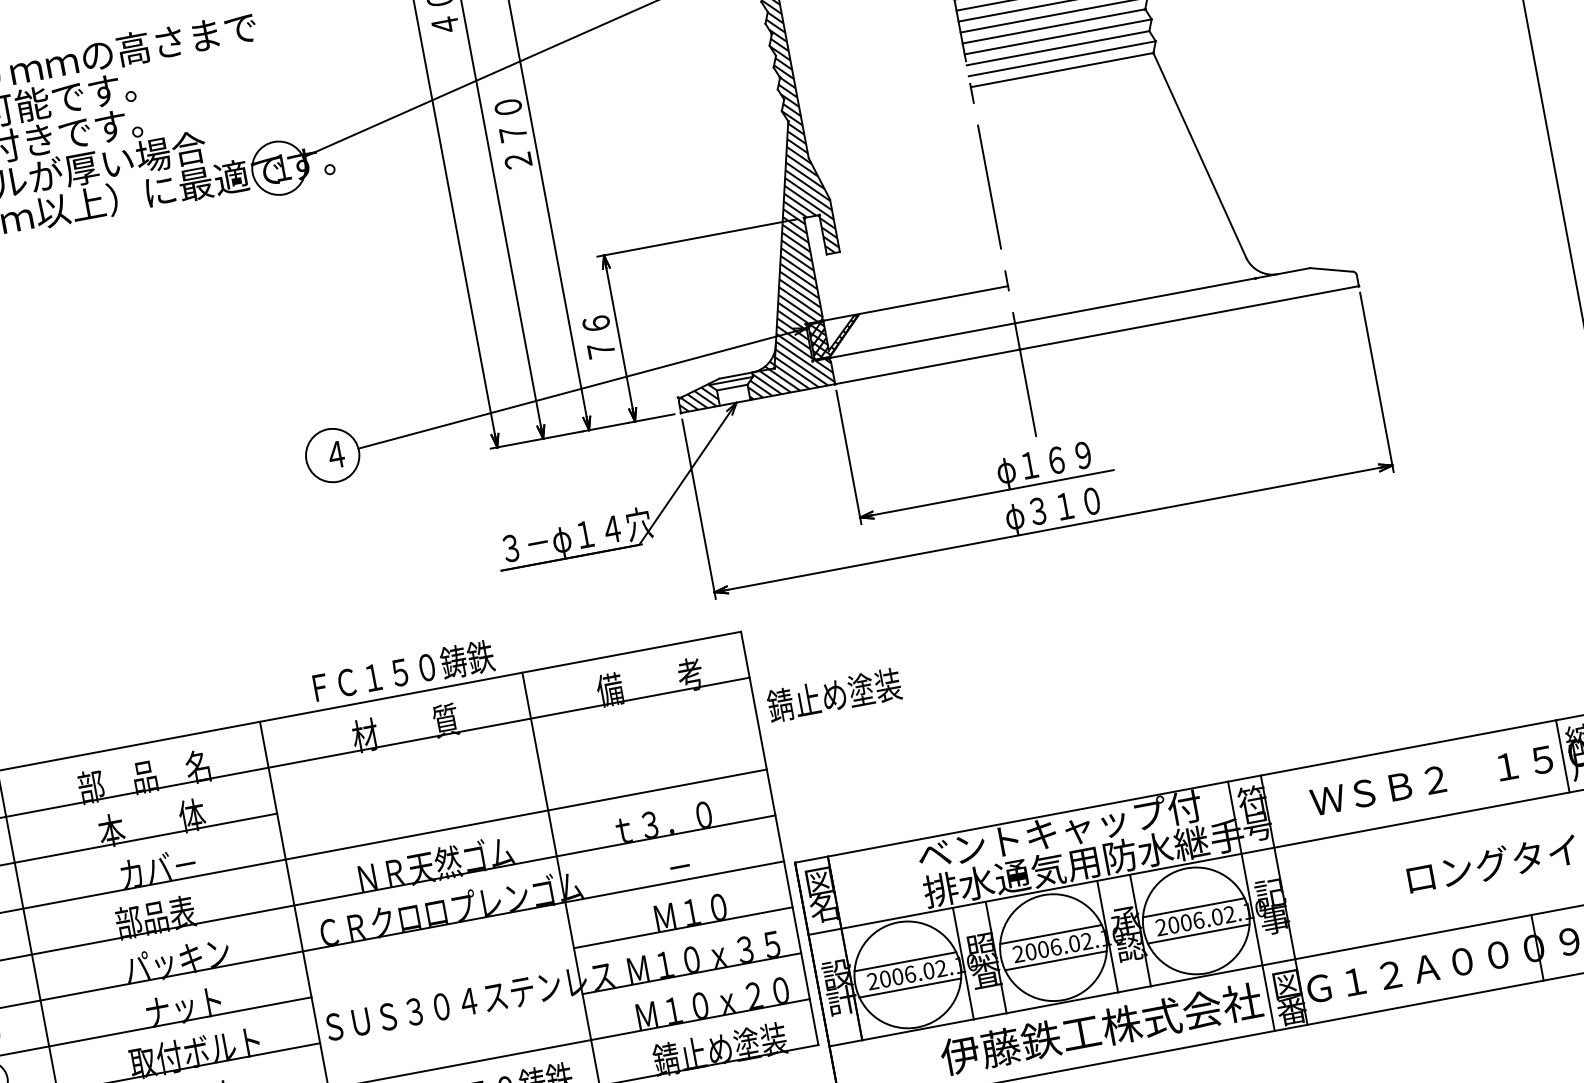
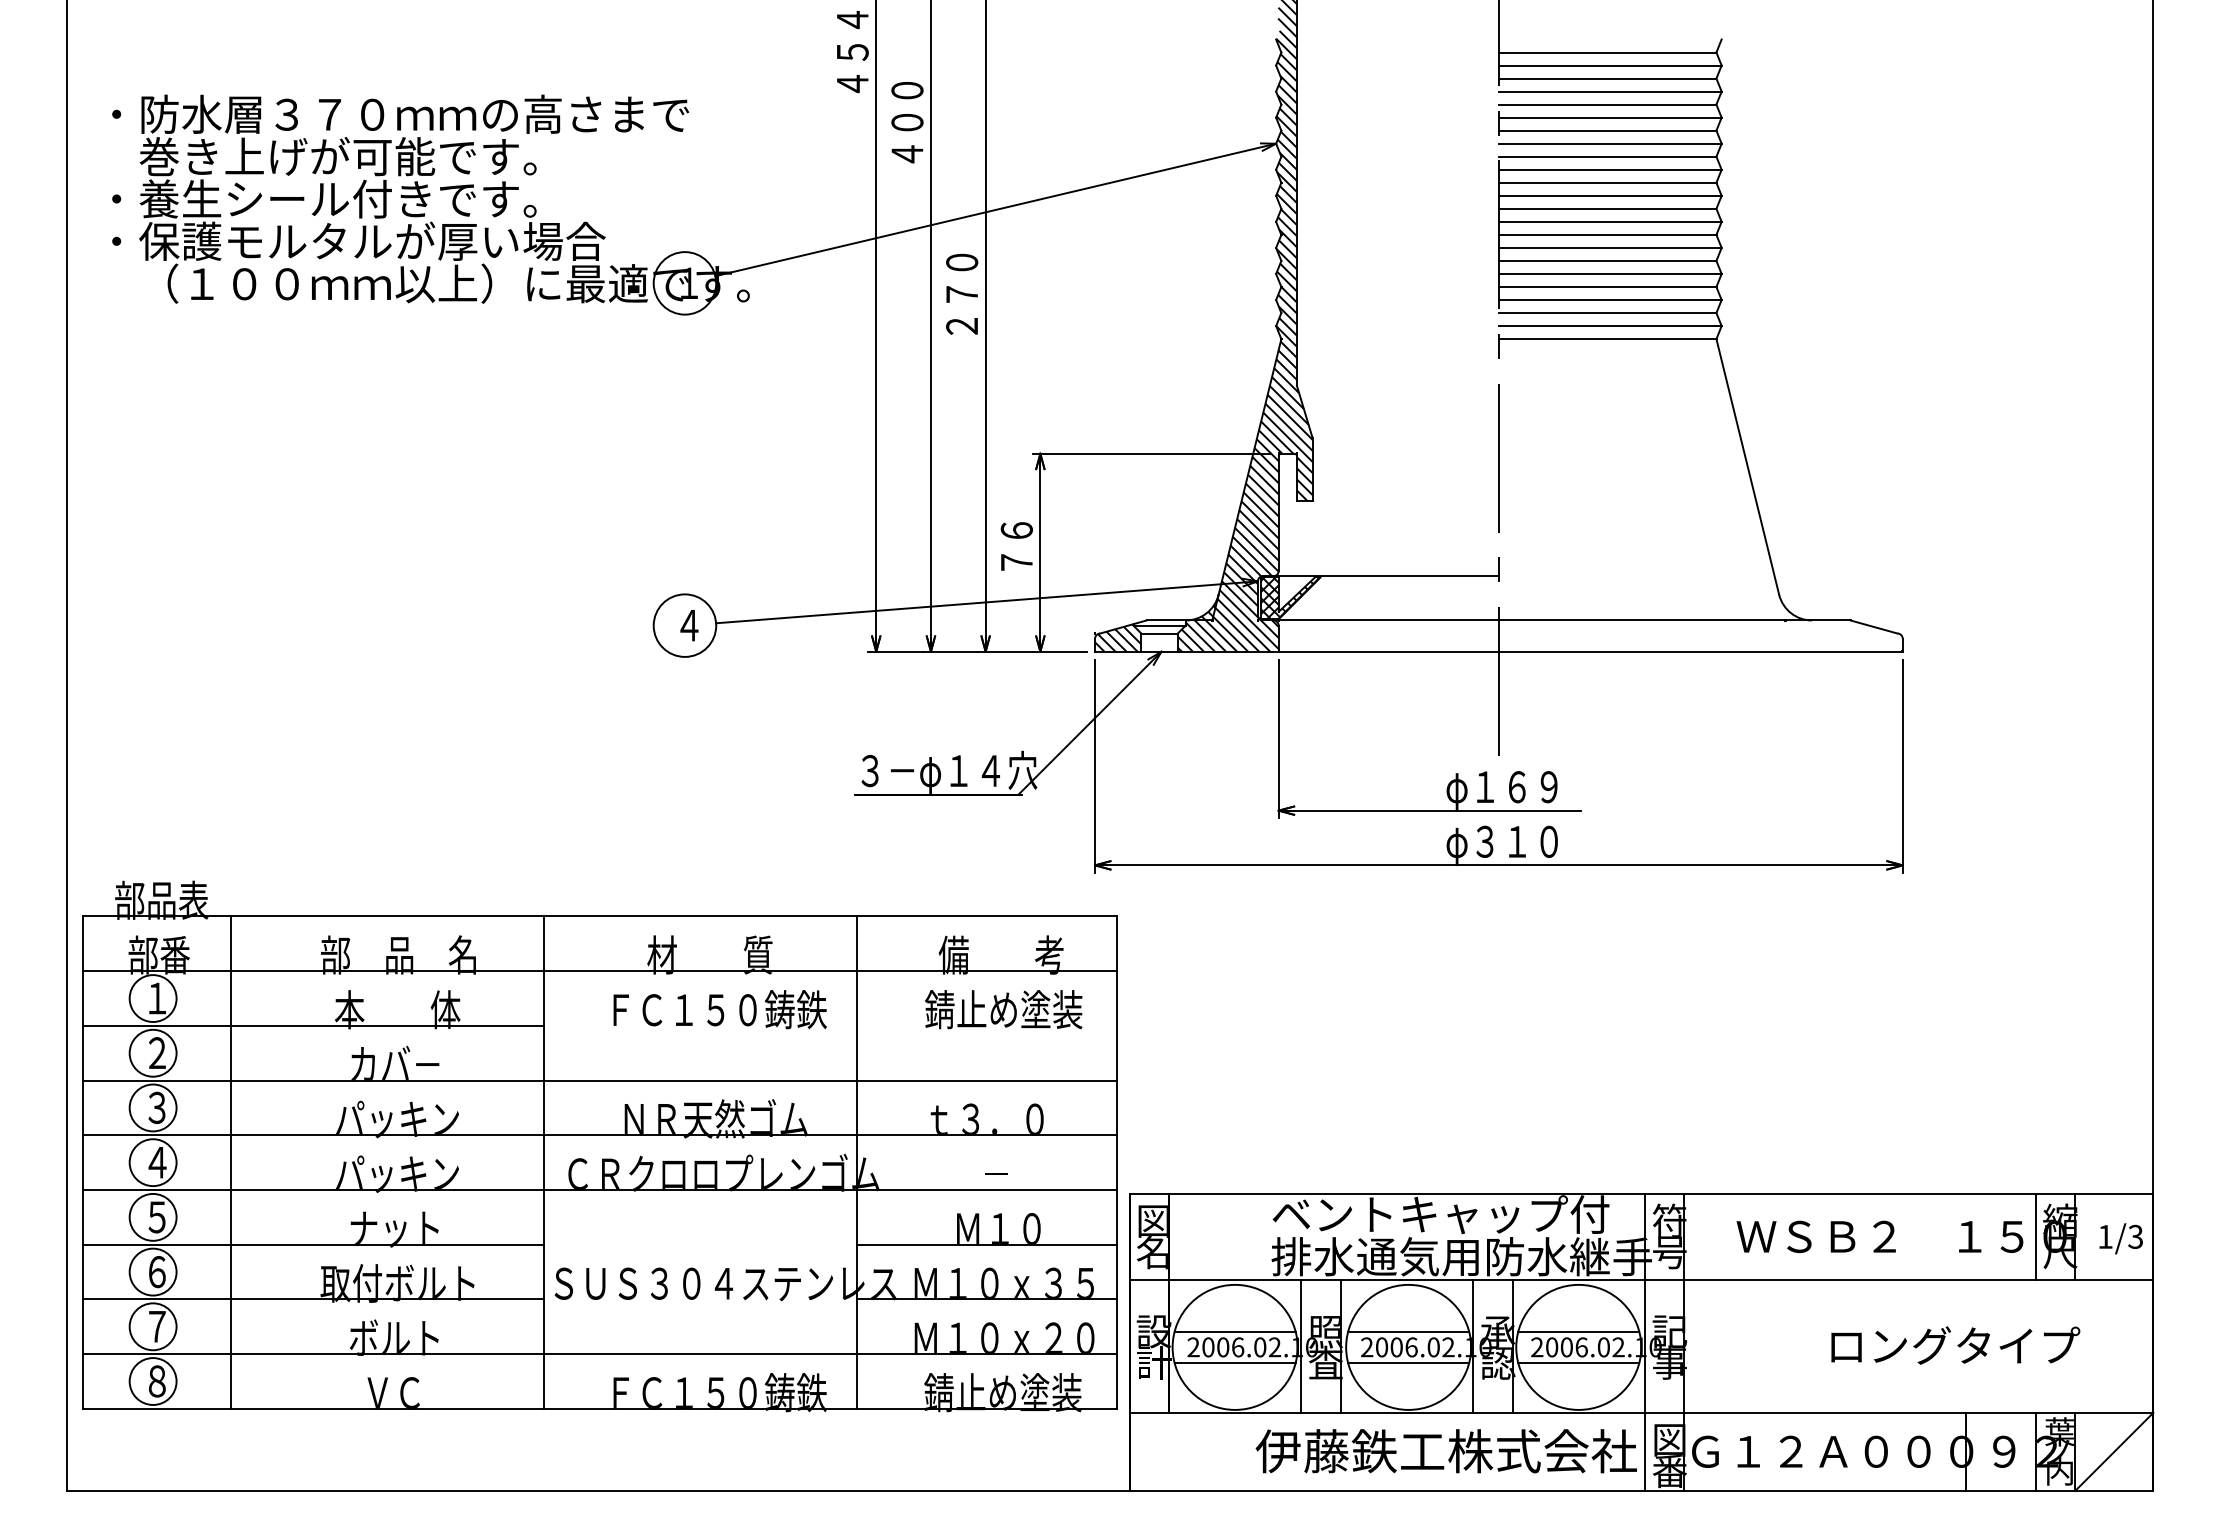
text: (403, 671) -> (719, 1009), moved
text: (834, 695) -> (1003, 1009), moved
text: (168, 914) -> (396, 1118), 部品表 -> パッキン

